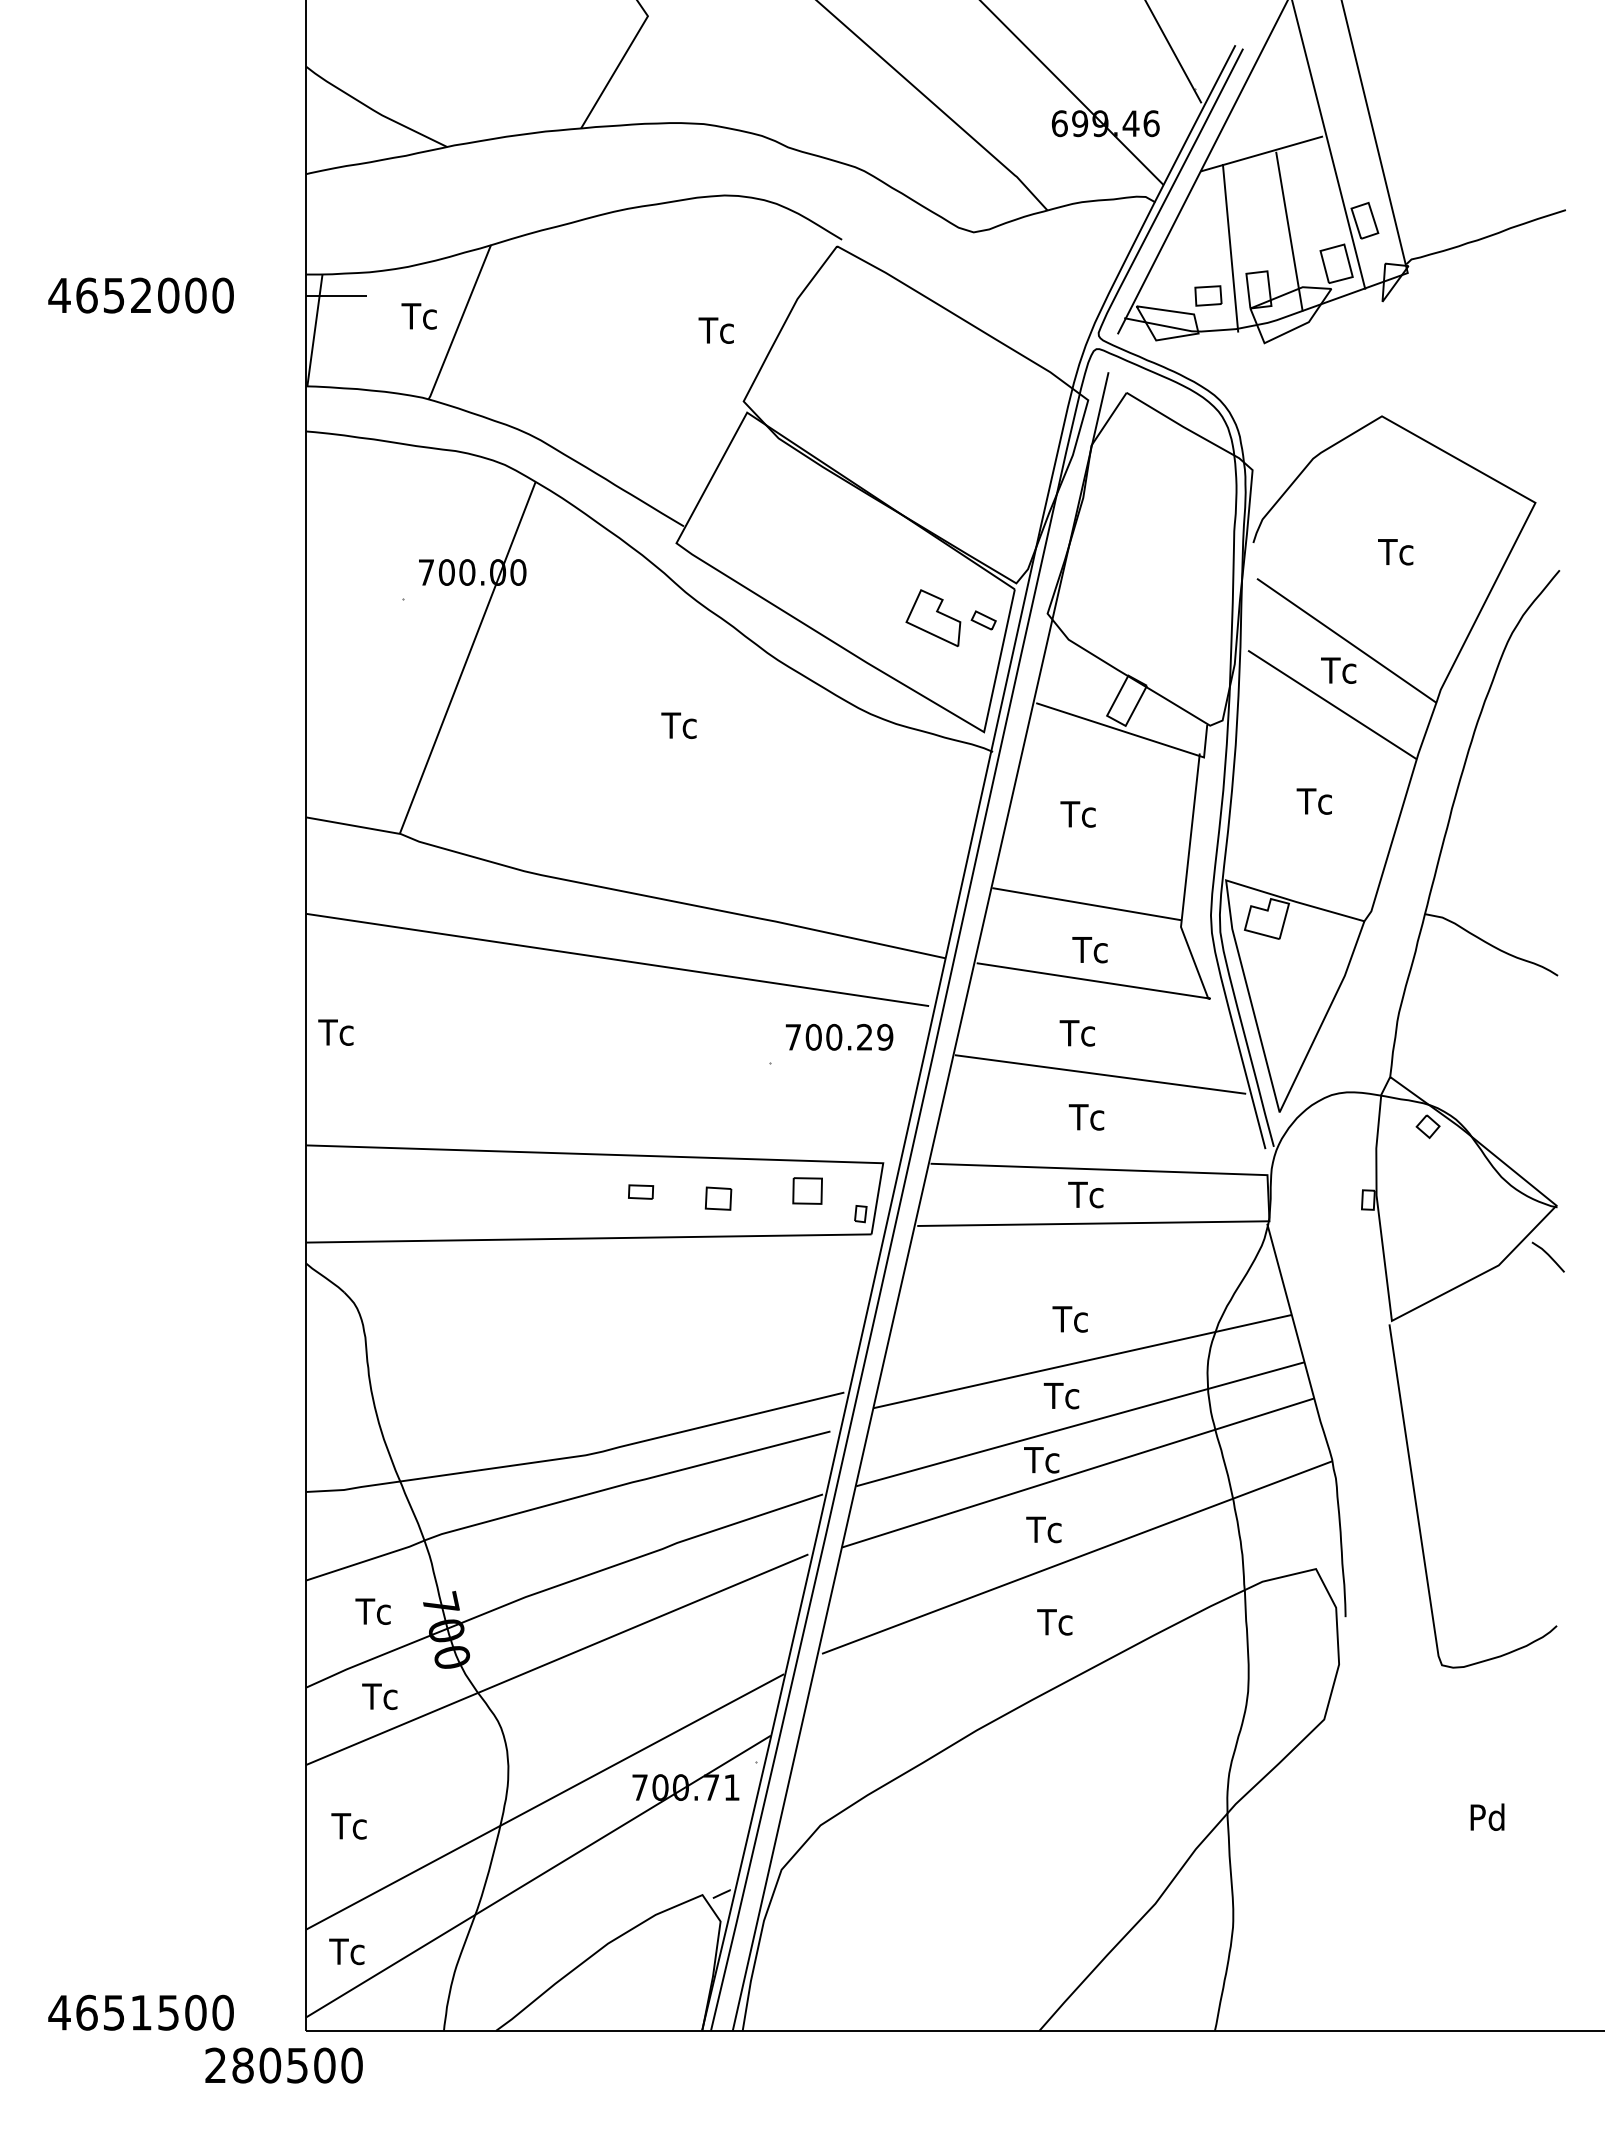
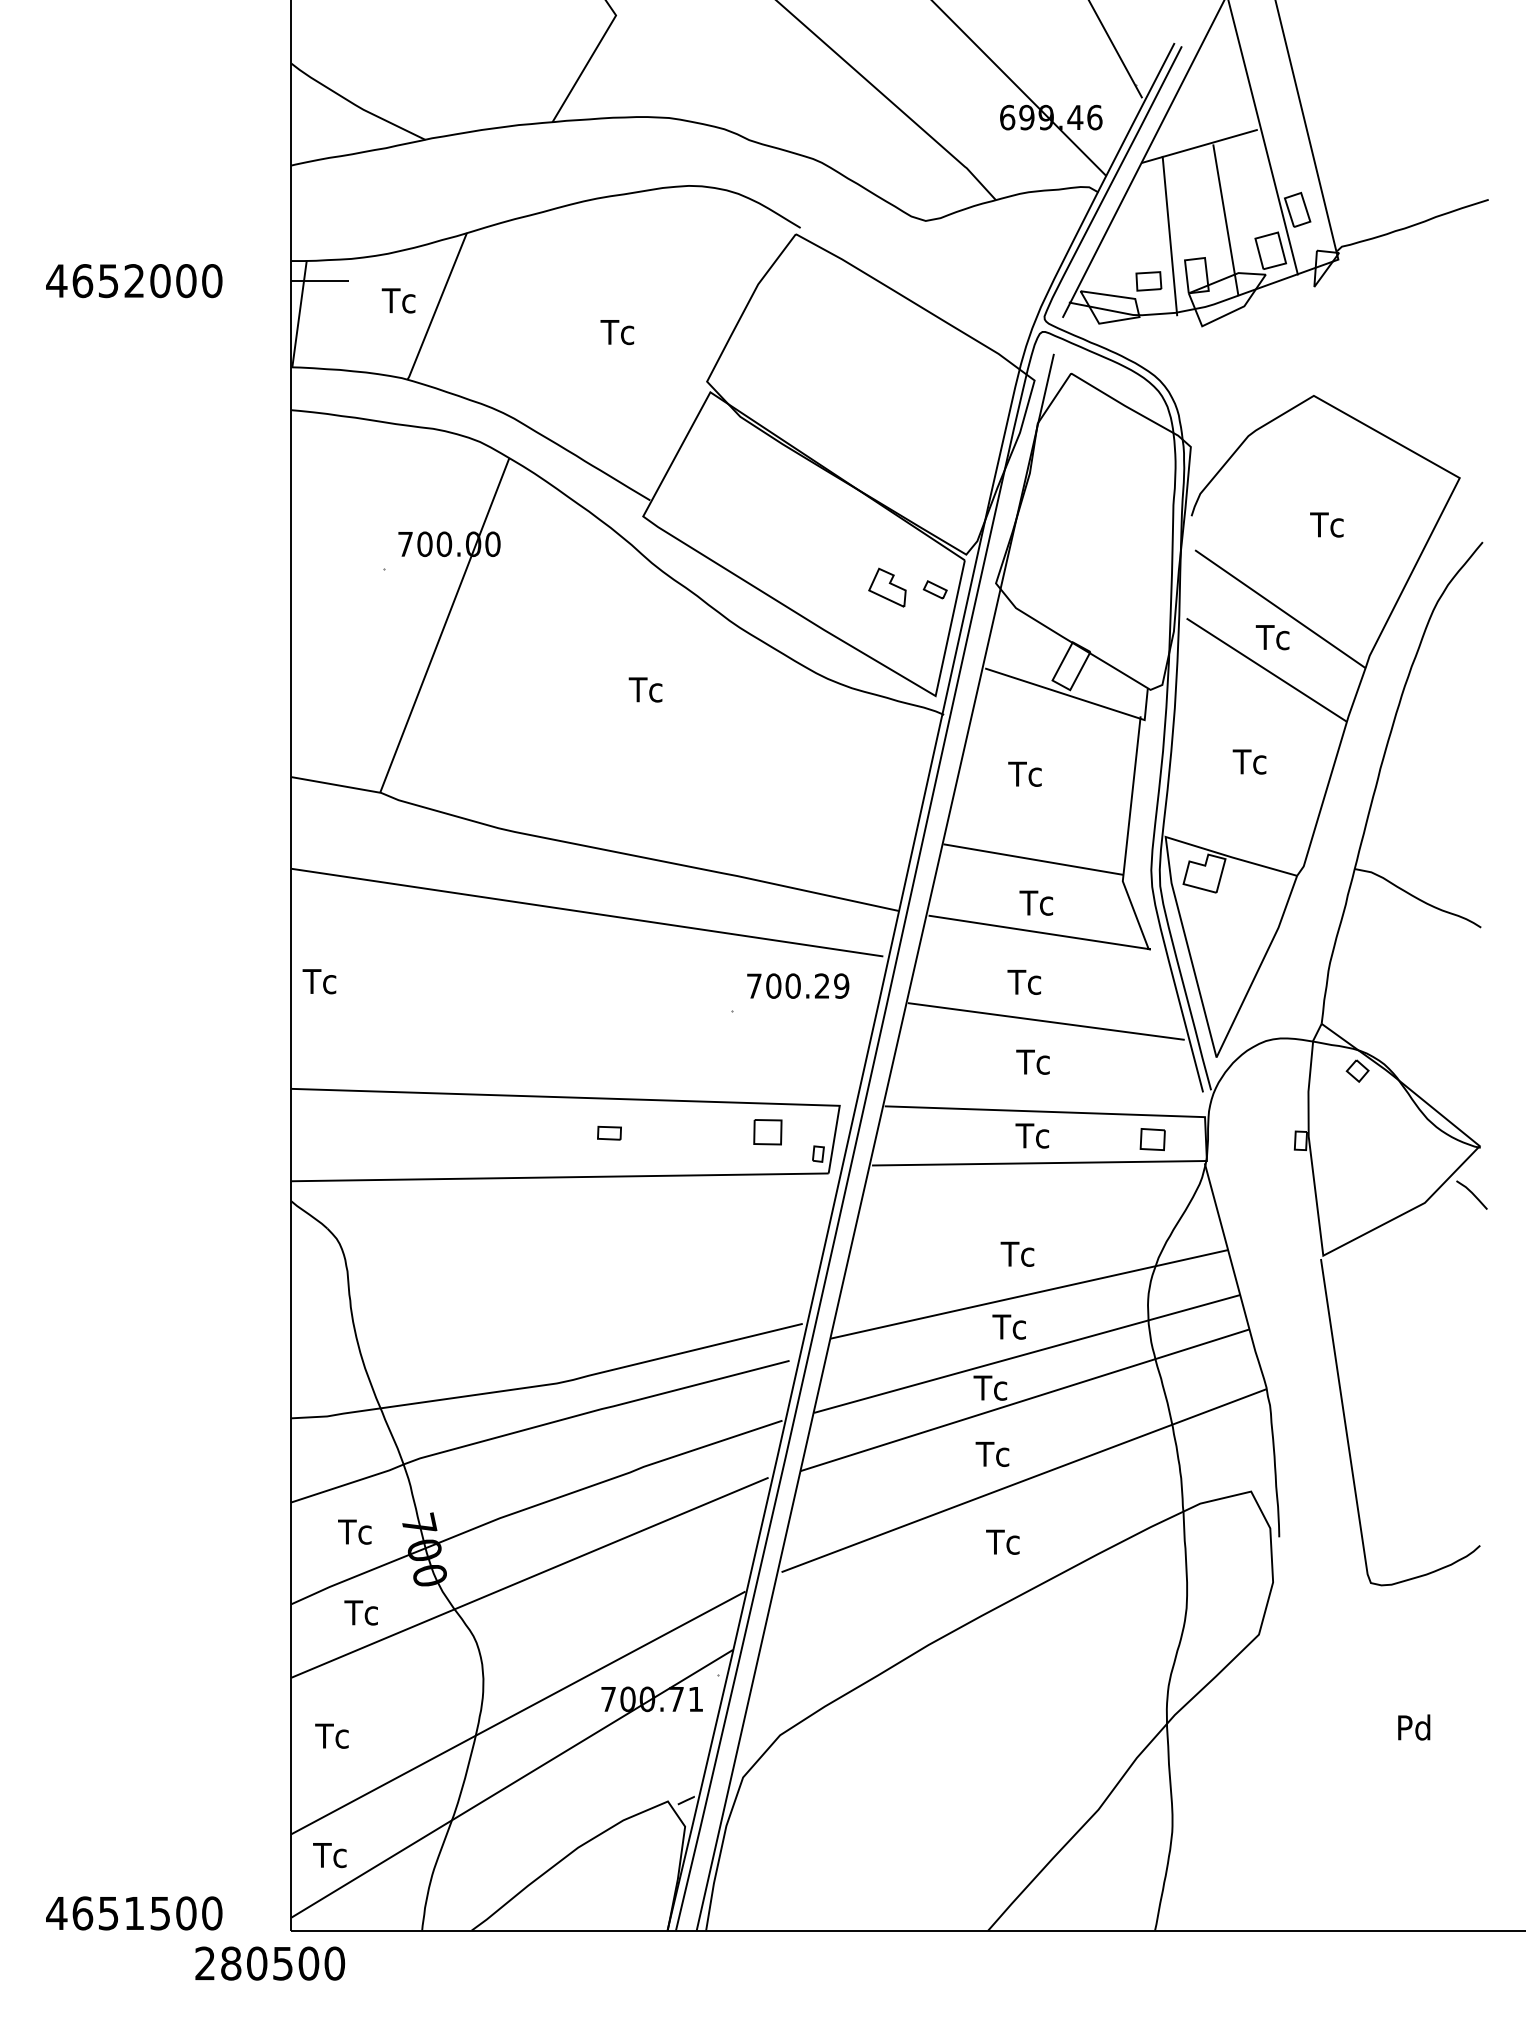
text: (715, 330) -> (616, 332), moved
part: (933, 618) -> (887, 588), size x0.71
part: (718, 1198) -> (1152, 1139), moved

